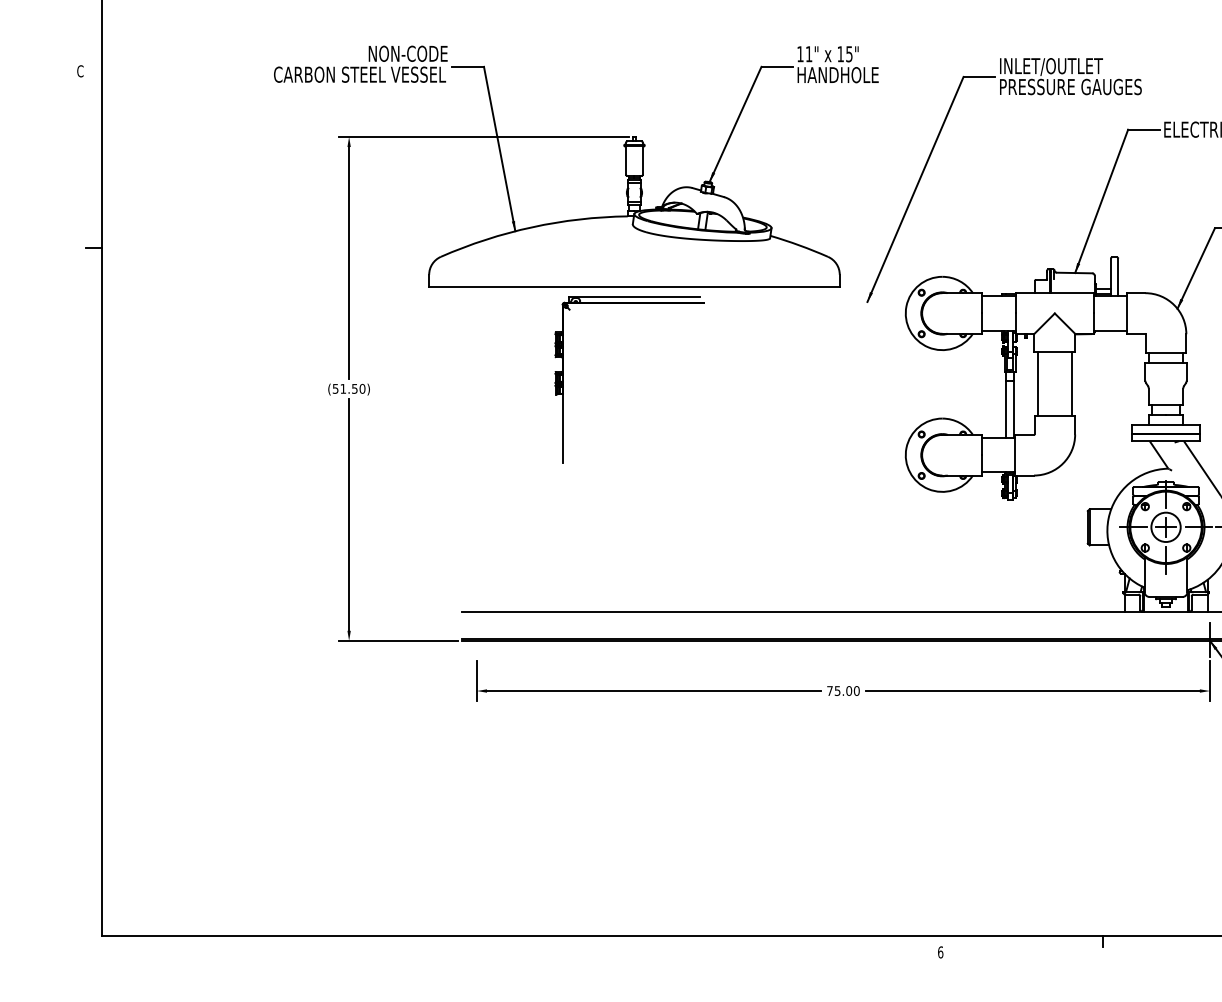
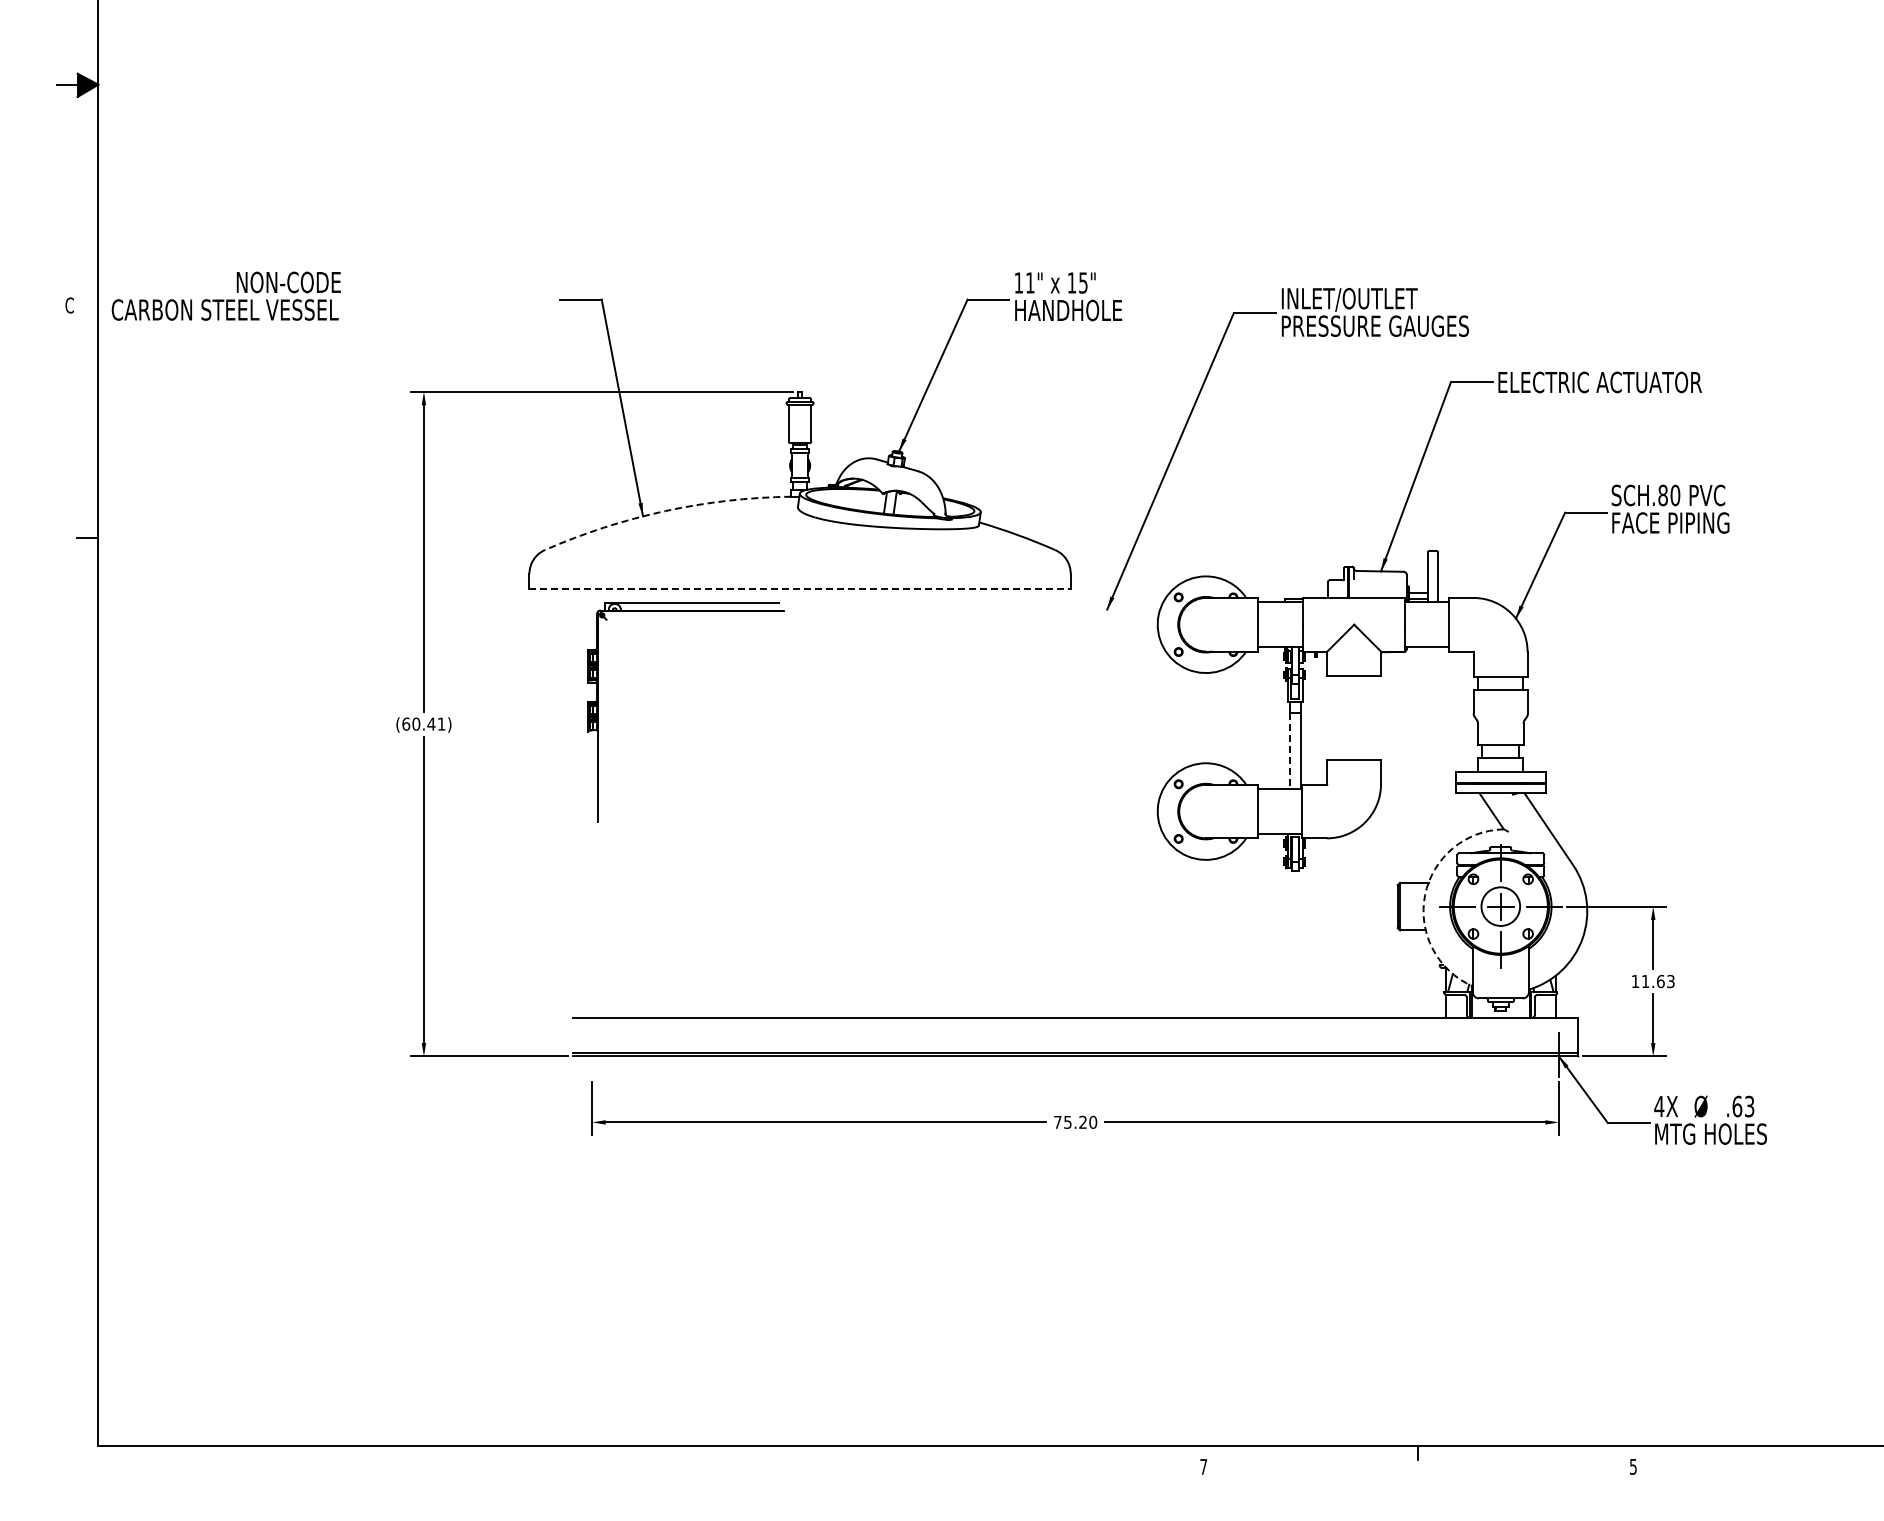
text: (360, 63) -> (225, 295), moved
arc: (532, 227) -> (665, 511), solid -> dashed
line: (634, 286) -> (800, 589), solid -> dashed
part: (563, 380) -> (598, 712), moved
line: (1037, 383) -> (1331, 717), removed
line: (1071, 383) -> (1376, 717), removed
text: (348, 388) -> (423, 723), (51.50) -> (60.41)
line: (1005, 409) -> (1289, 751), solid -> dashed
arc: (1108, 518) -> (1425, 895), solid -> dashed
text: (849, 690) -> (1083, 1121), 75.00 -> 75.20
text: (940, 952) -> (1203, 1466), 6 -> 7

